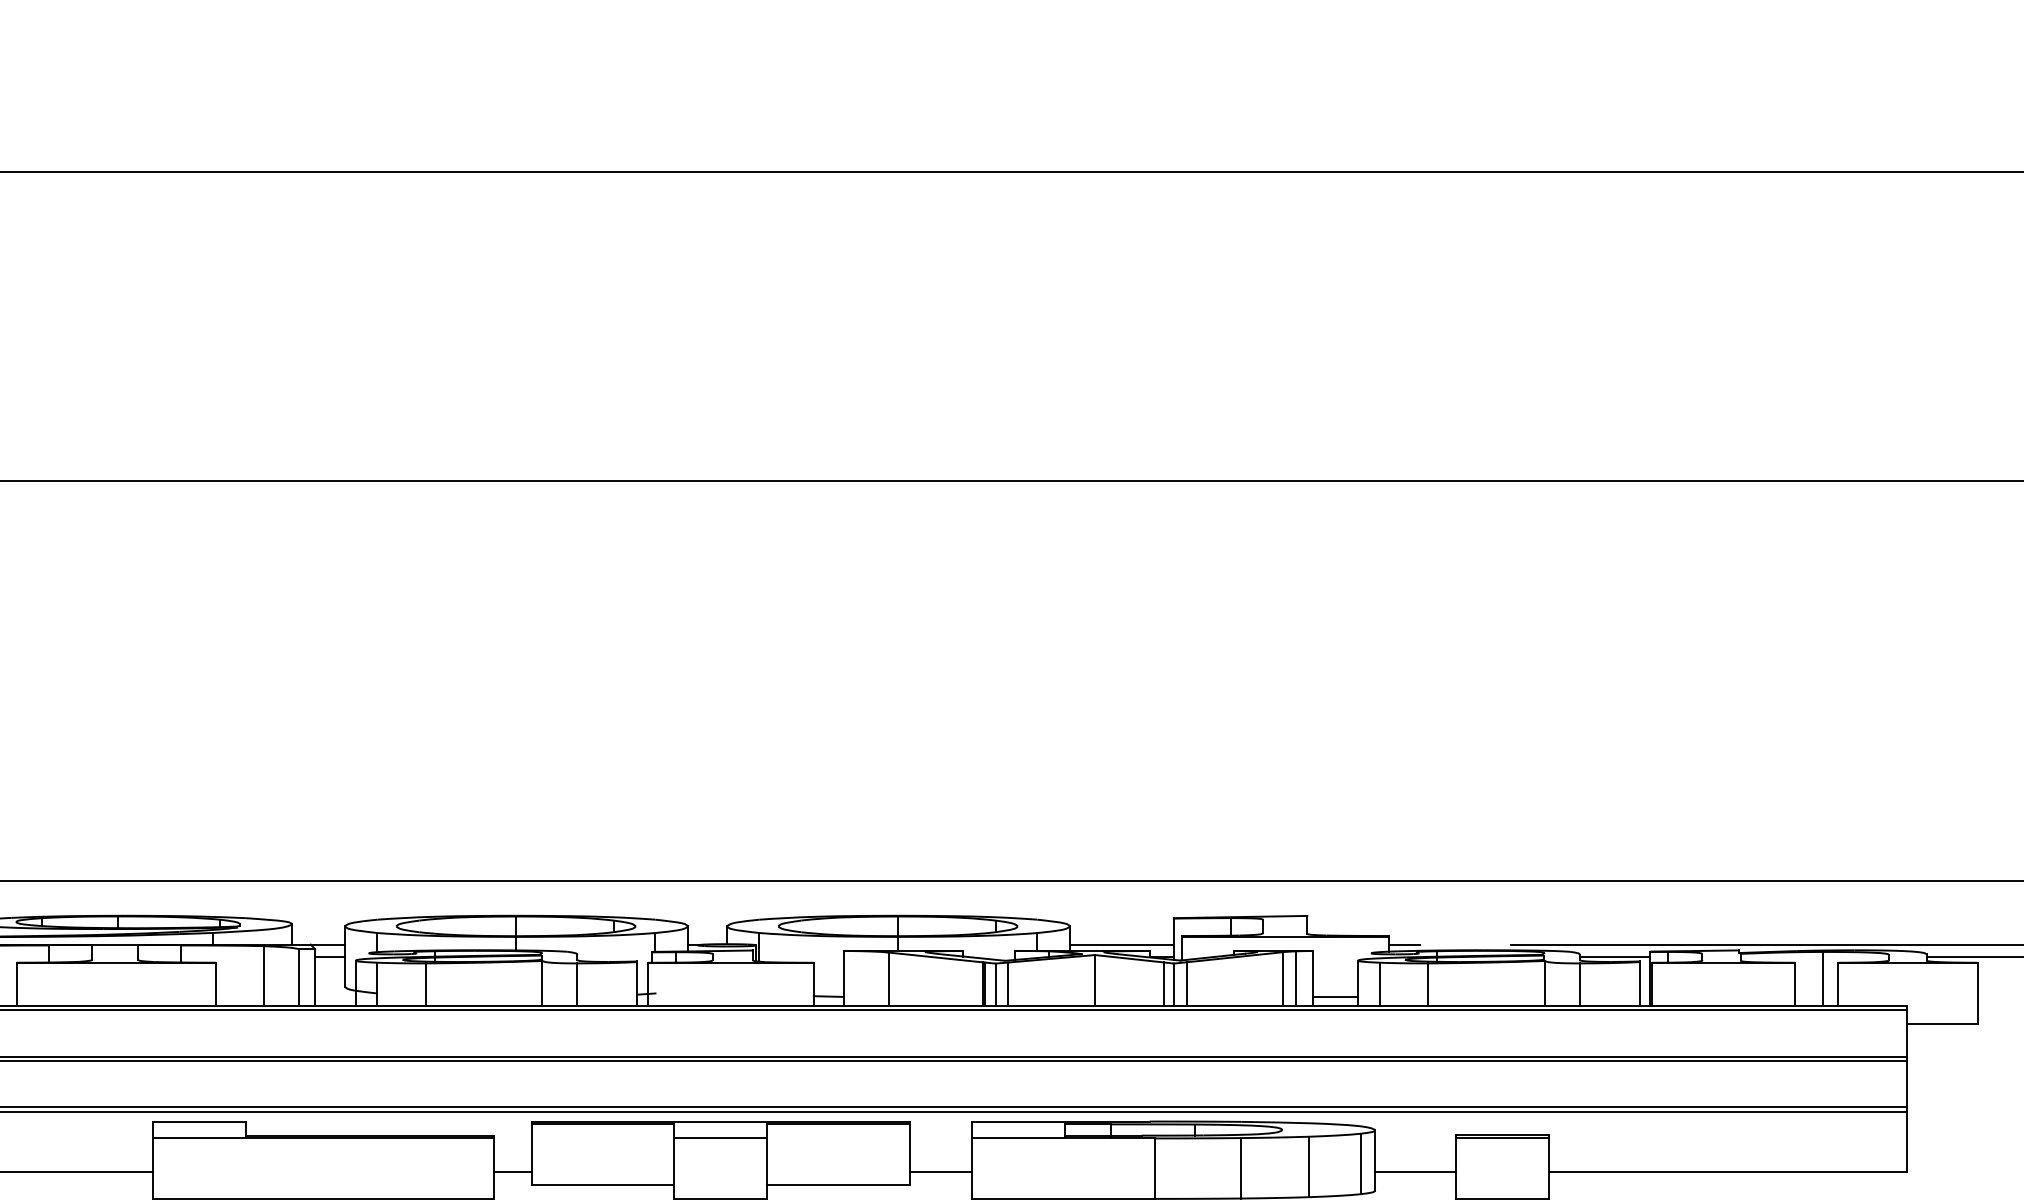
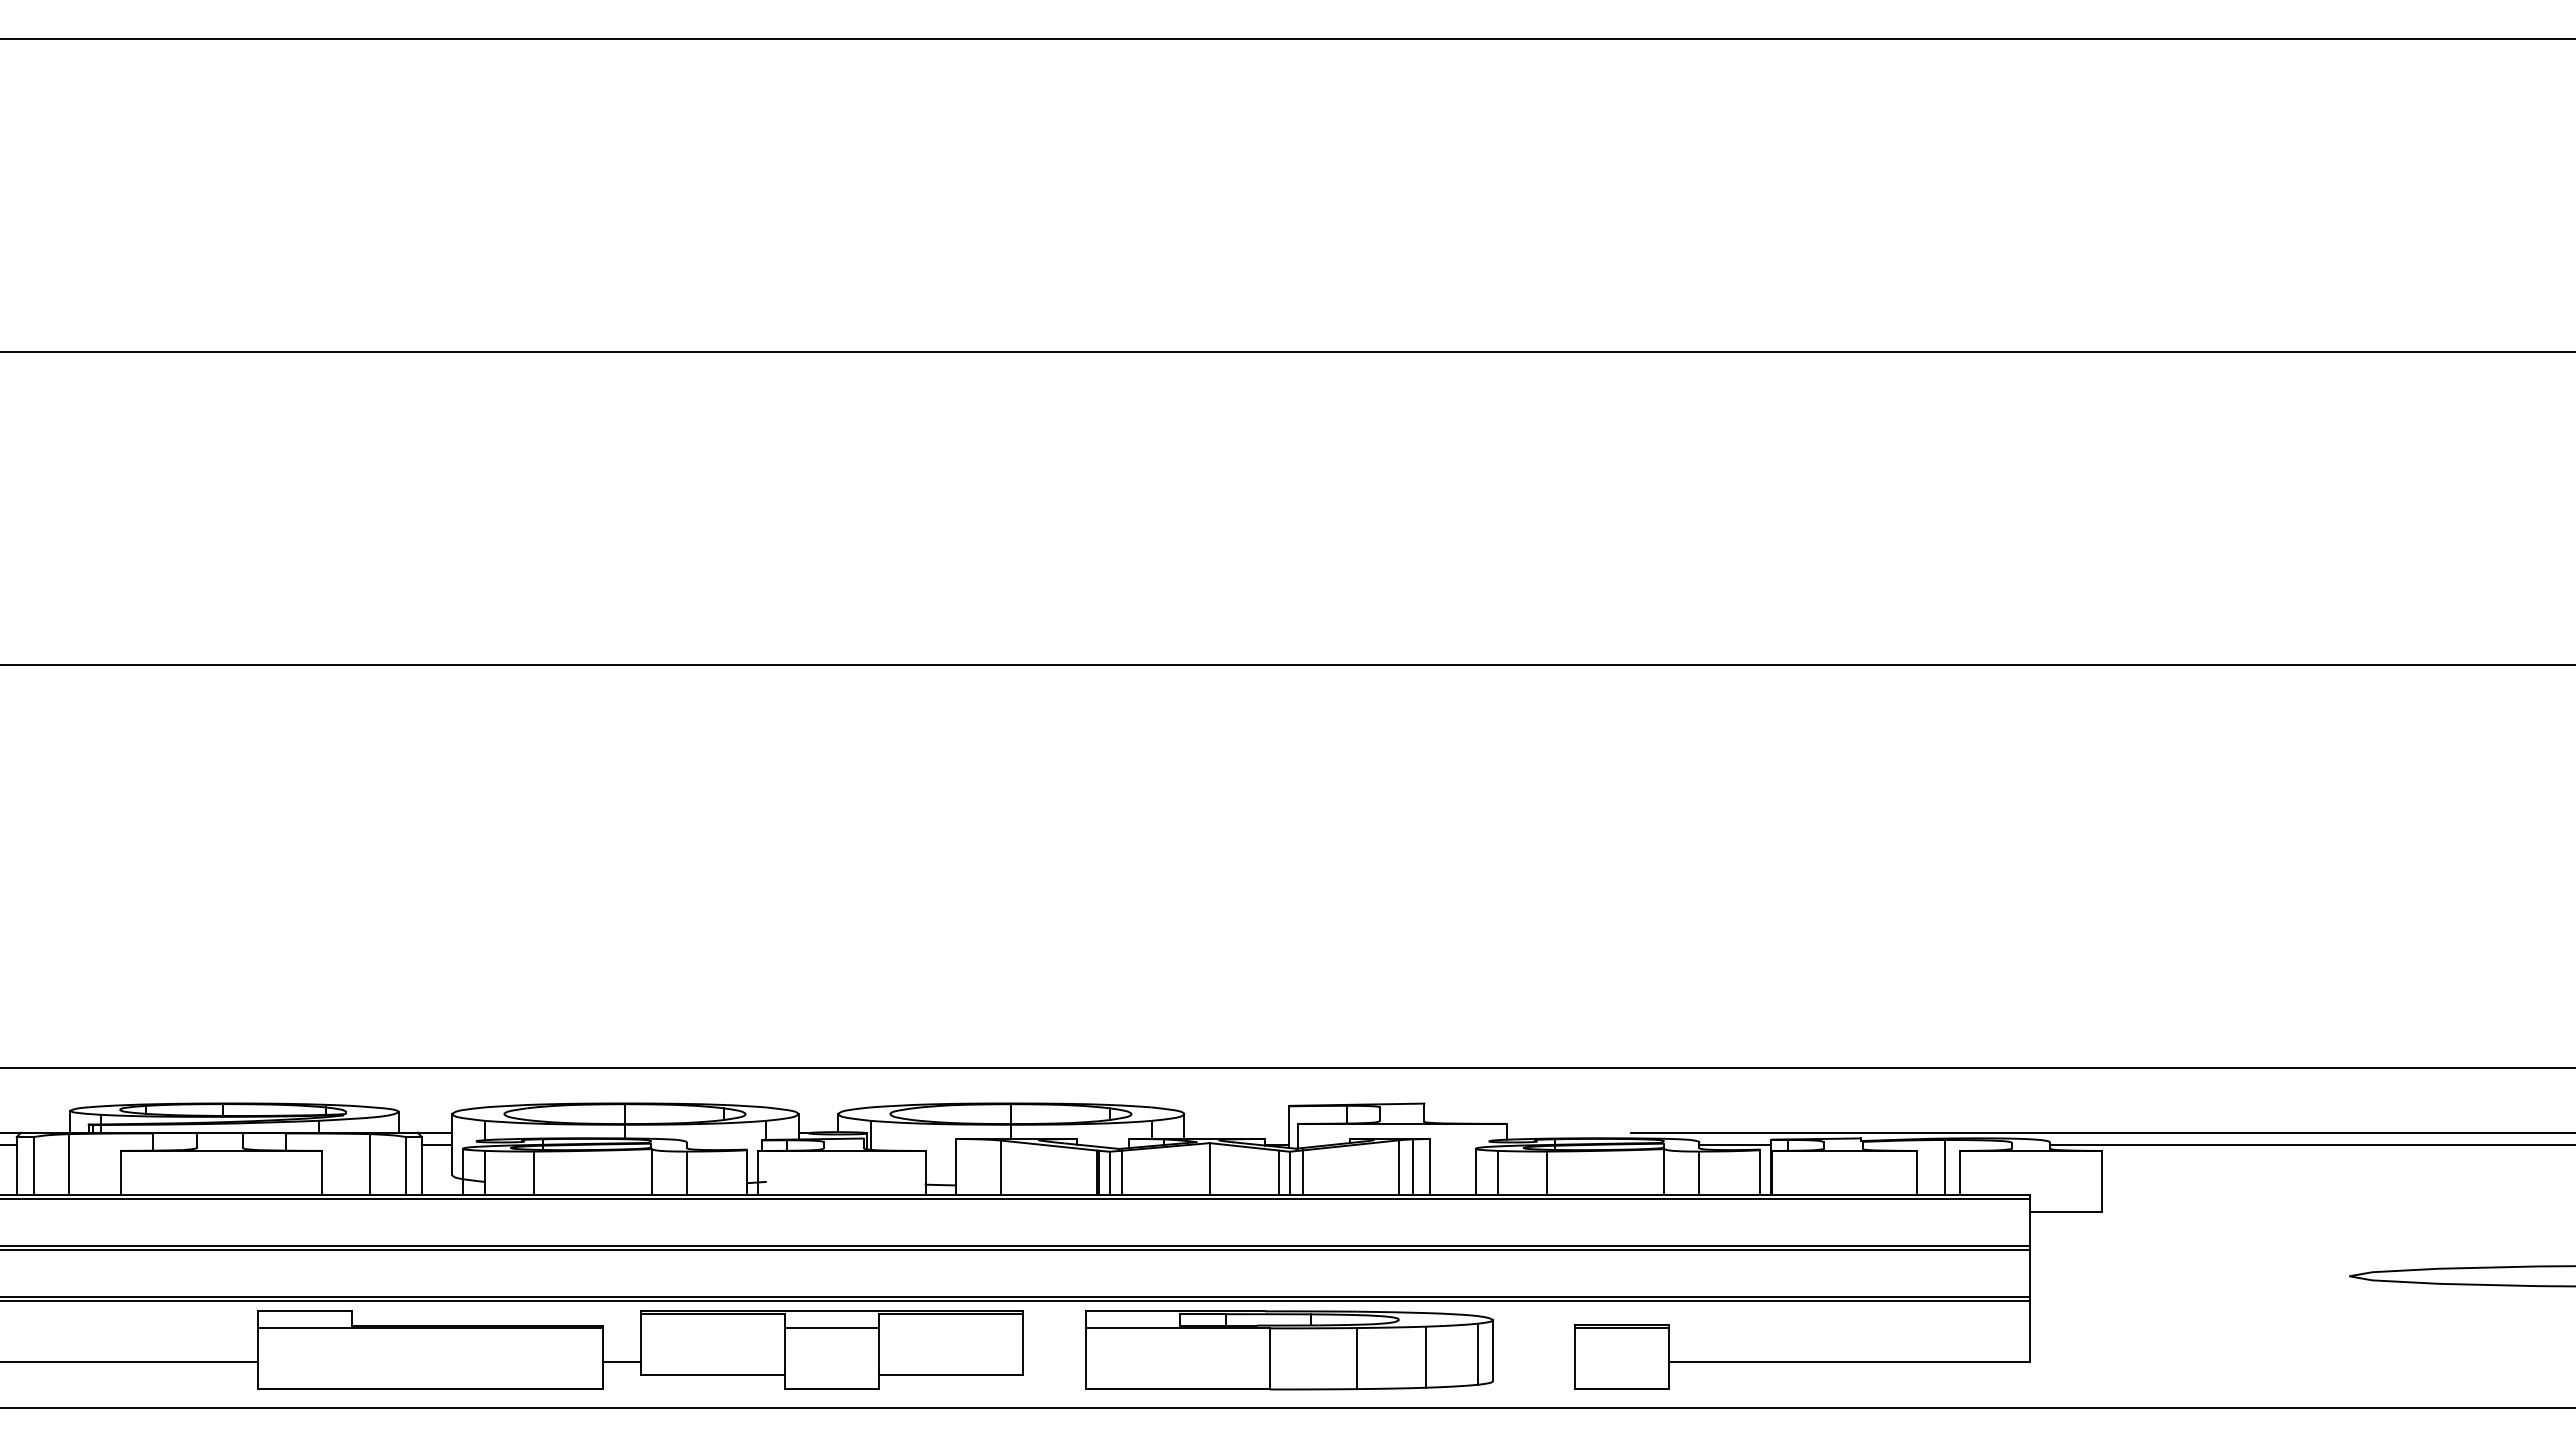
line: (1121, 944) -> (1236, 1132), removed
line: (1404, 944) -> (1522, 1132), removed
line: (1335, 996) -> (1452, 1185), removed
line: (941, 1172) -> (1054, 1362), removed
line: (1415, 1172) -> (1533, 1362), removed

